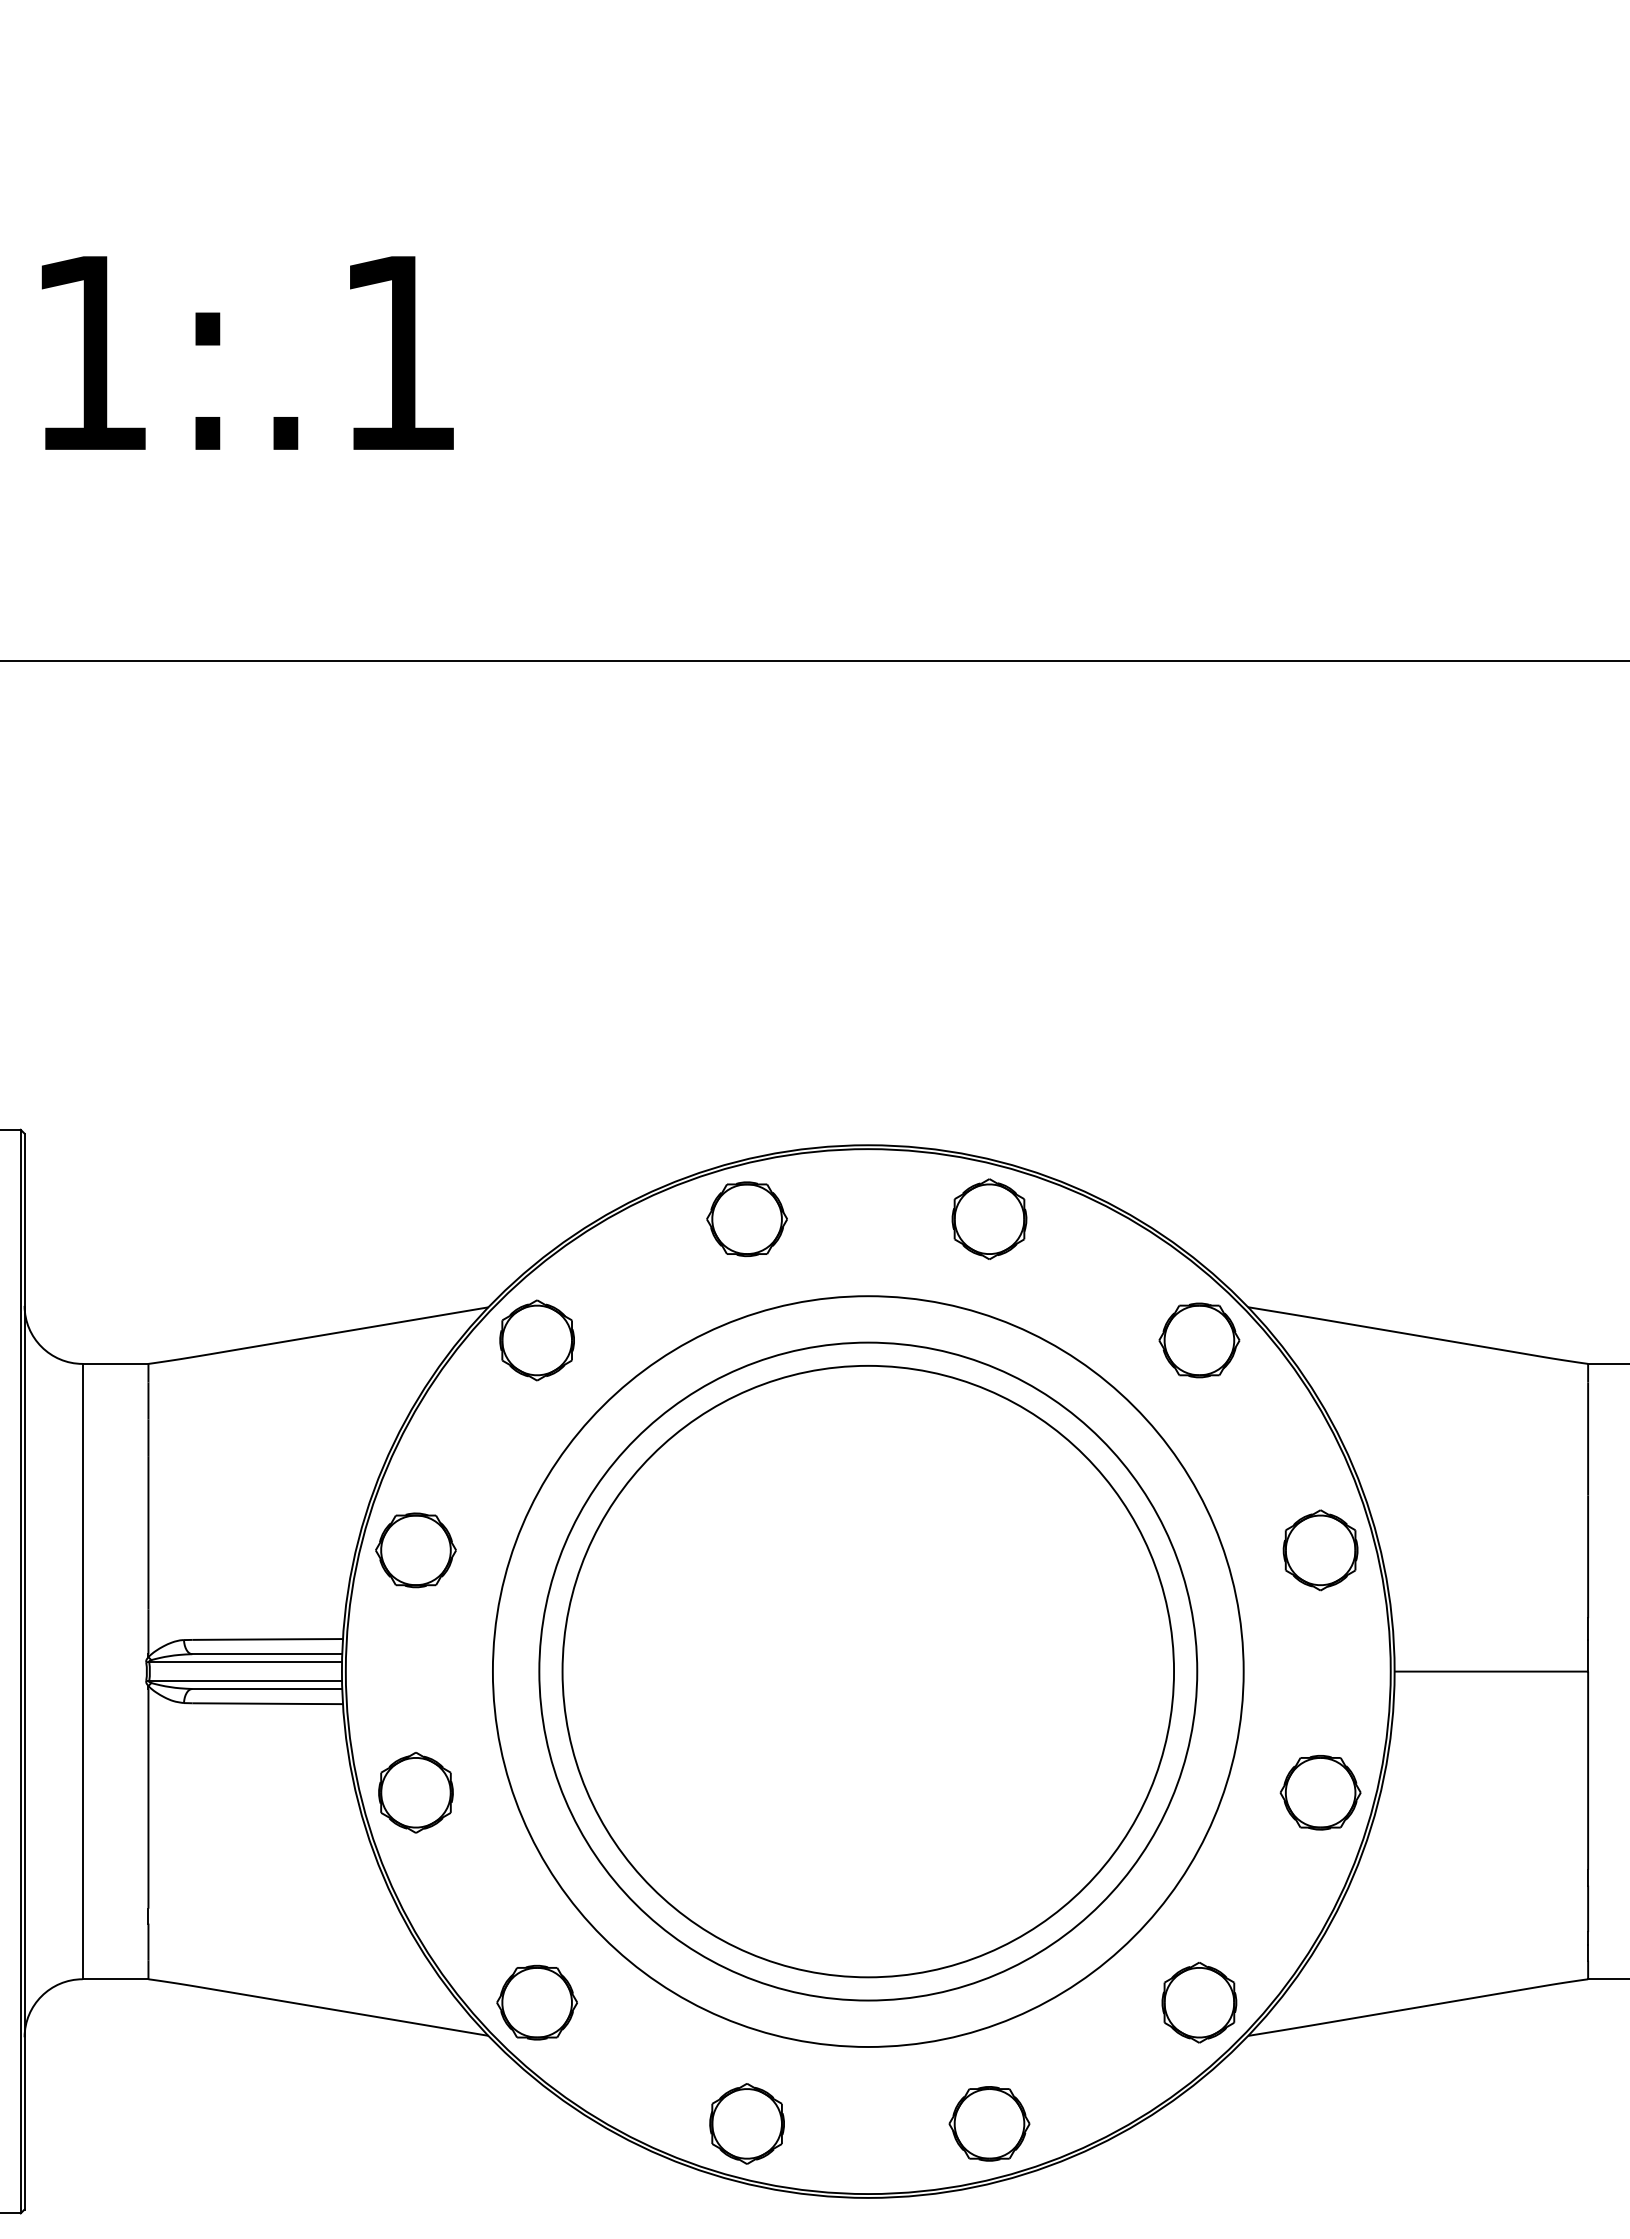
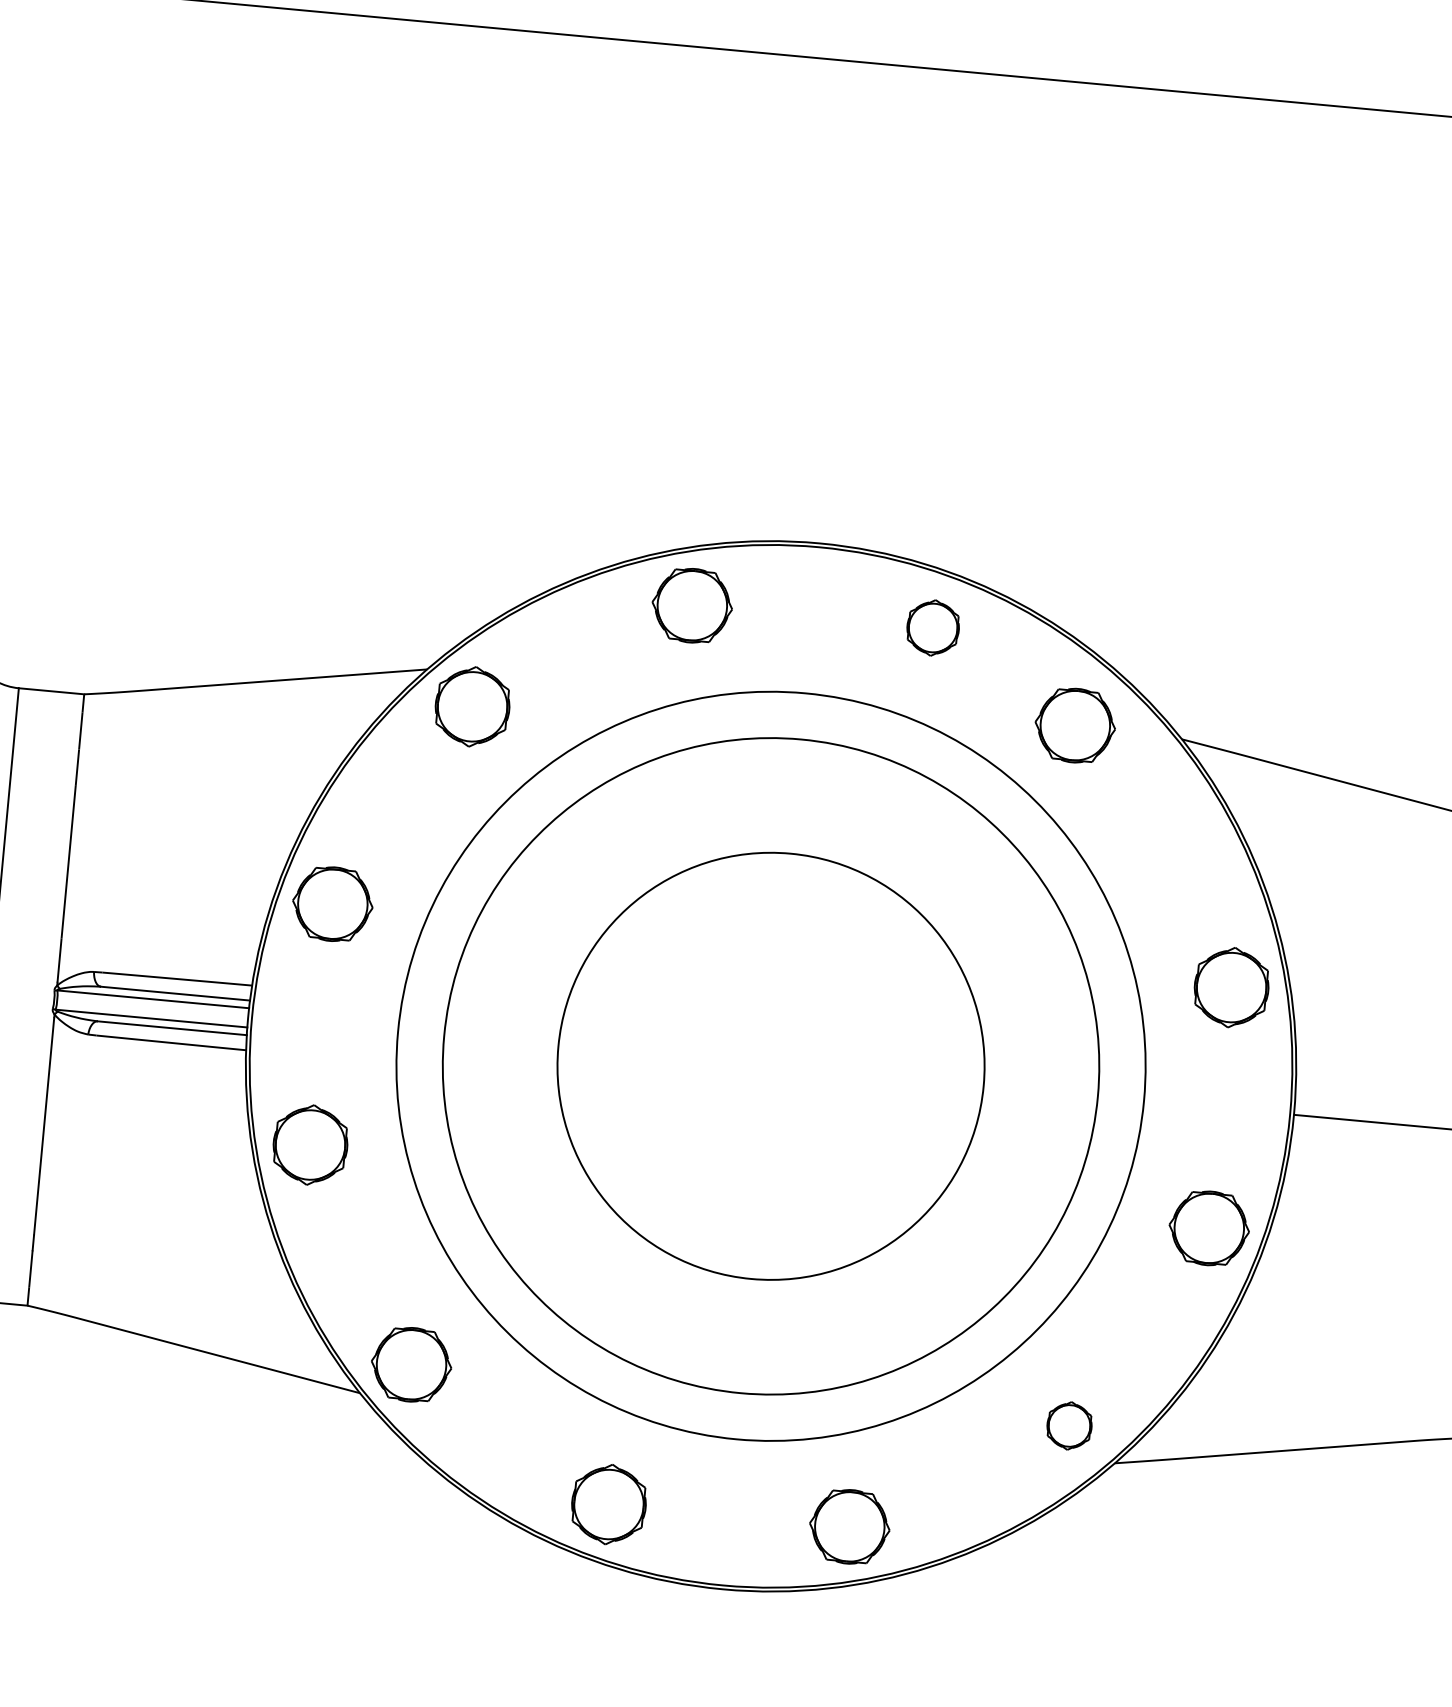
part: (989, 1218) -> (933, 627), size x0.7
part: (1199, 1340) -> (1075, 725), moved
circle: (868, 1671) -> (771, 1066), size x0.7
part: (1199, 2002) -> (1069, 1425), size x0.6

